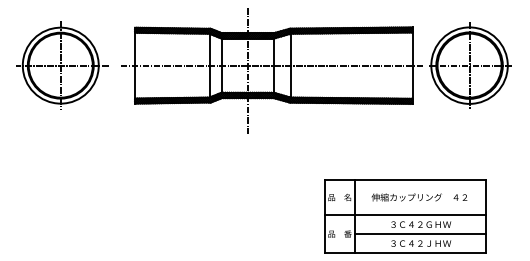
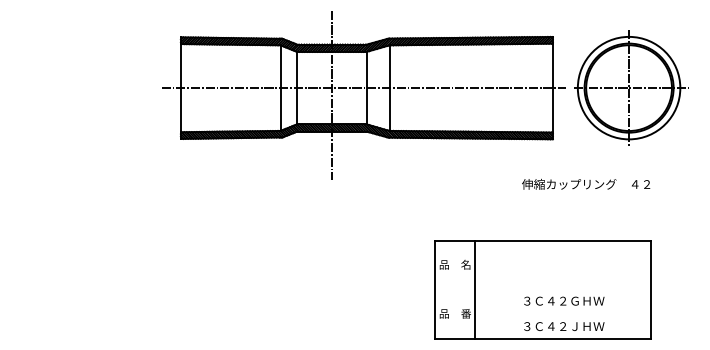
part: (62, 65) -> (83, 87), removed
text: (419, 197) -> (586, 184), moved
line: (405, 215) -> (543, 288), removed
line: (420, 234) -> (563, 314), removed

